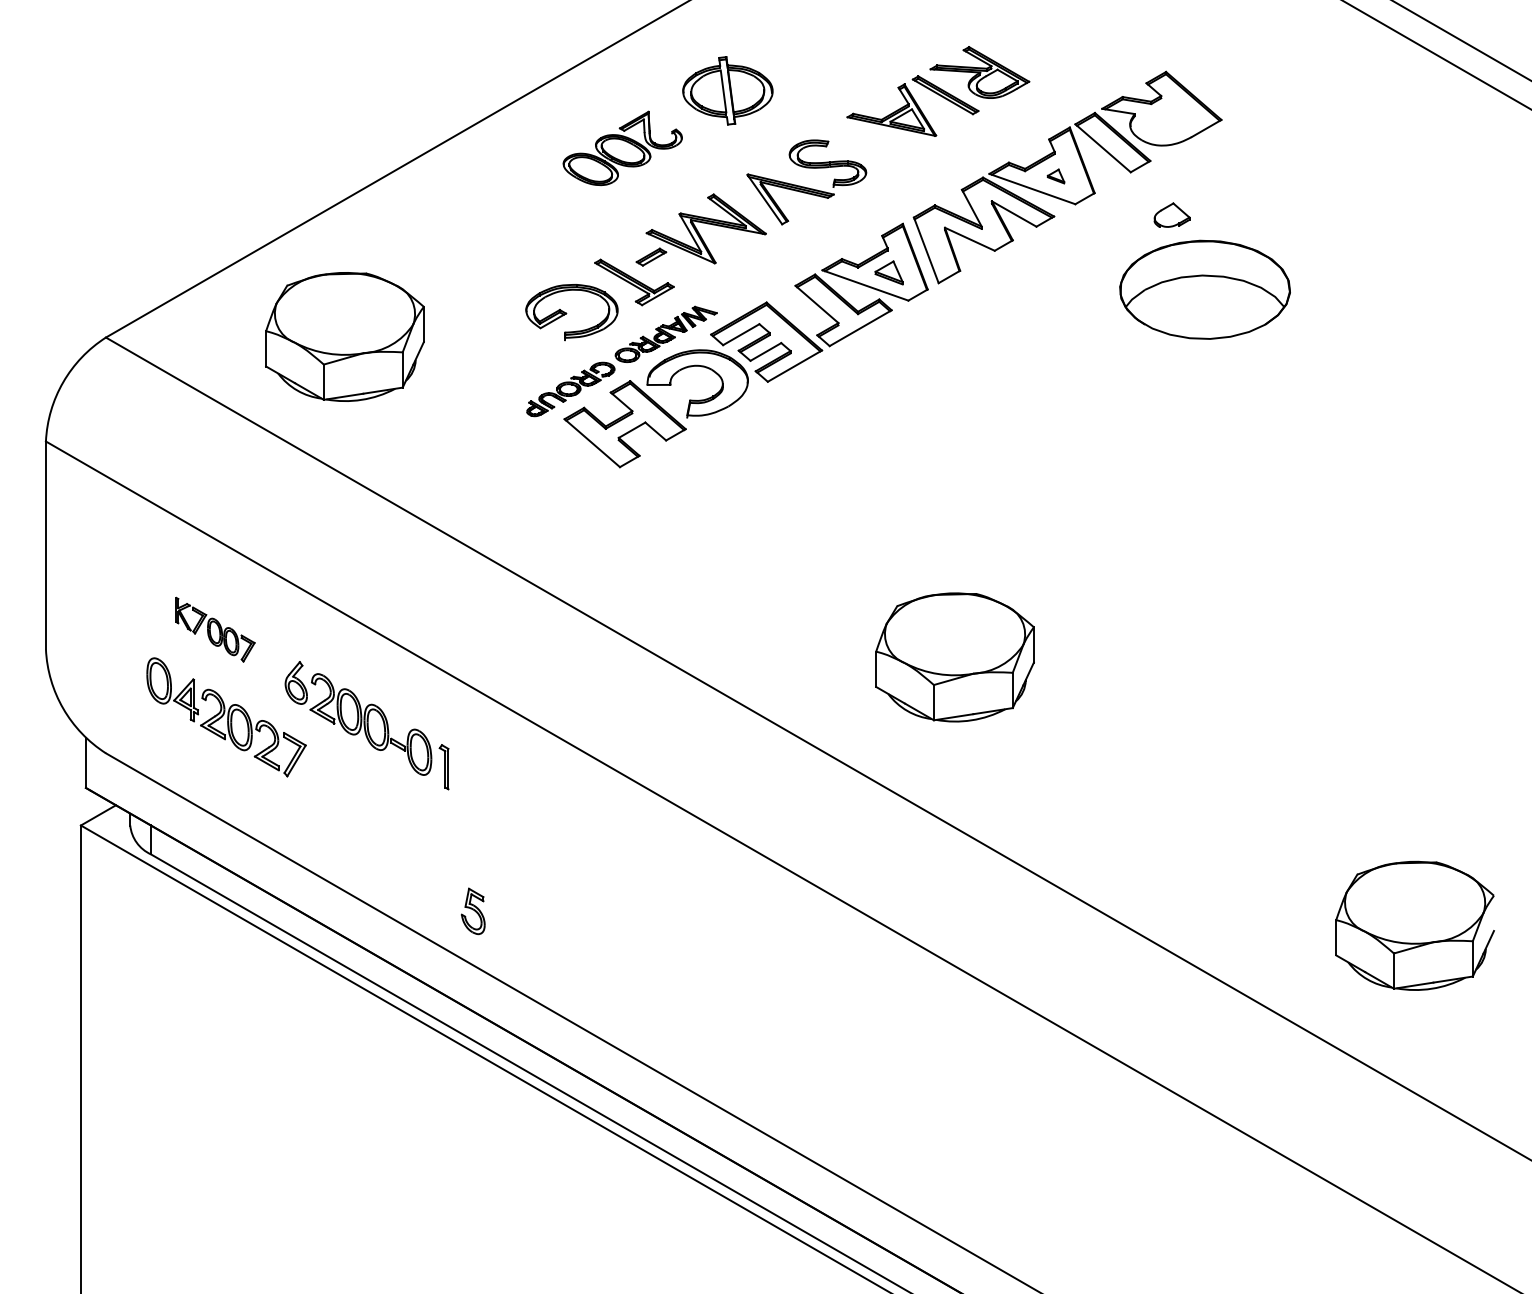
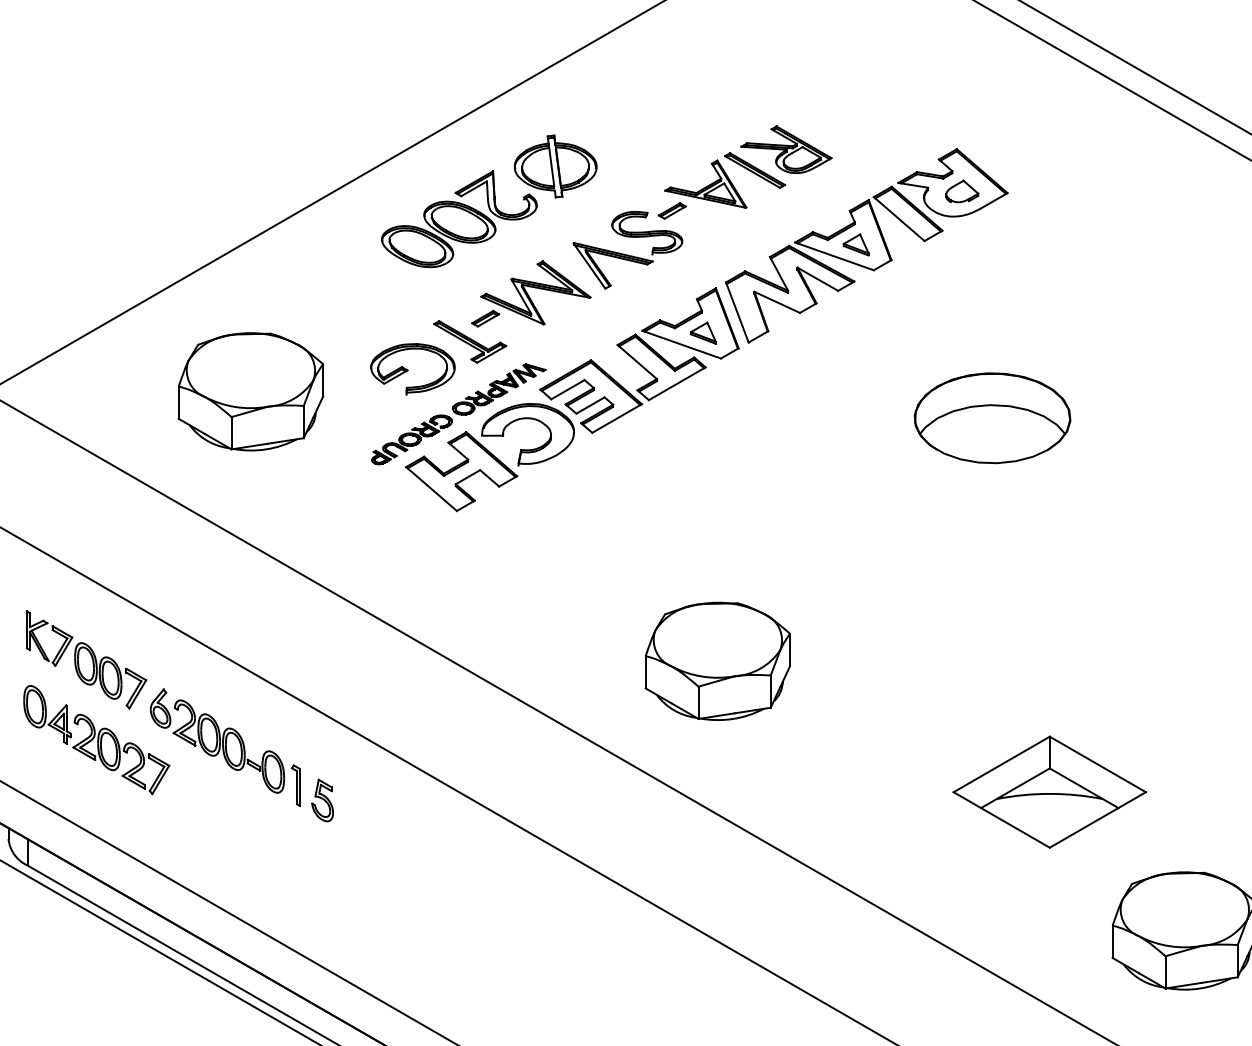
part: (854, 138) -> (671, 210), added
part: (622, 148) -> (459, 219), size x1.43
part: (1055, 176) -> (855, 244), size x1.67
part: (1171, 214) -> (961, 190), moved
part: (1204, 289) -> (992, 417), moved
part: (344, 336) -> (250, 391), moved
part: (215, 629) -> (86, 659), size x1.67
part: (954, 657) -> (717, 661), moved
part: (1267, 774) -> (1049, 792), added
part: (473, 911) -> (322, 800), moved

